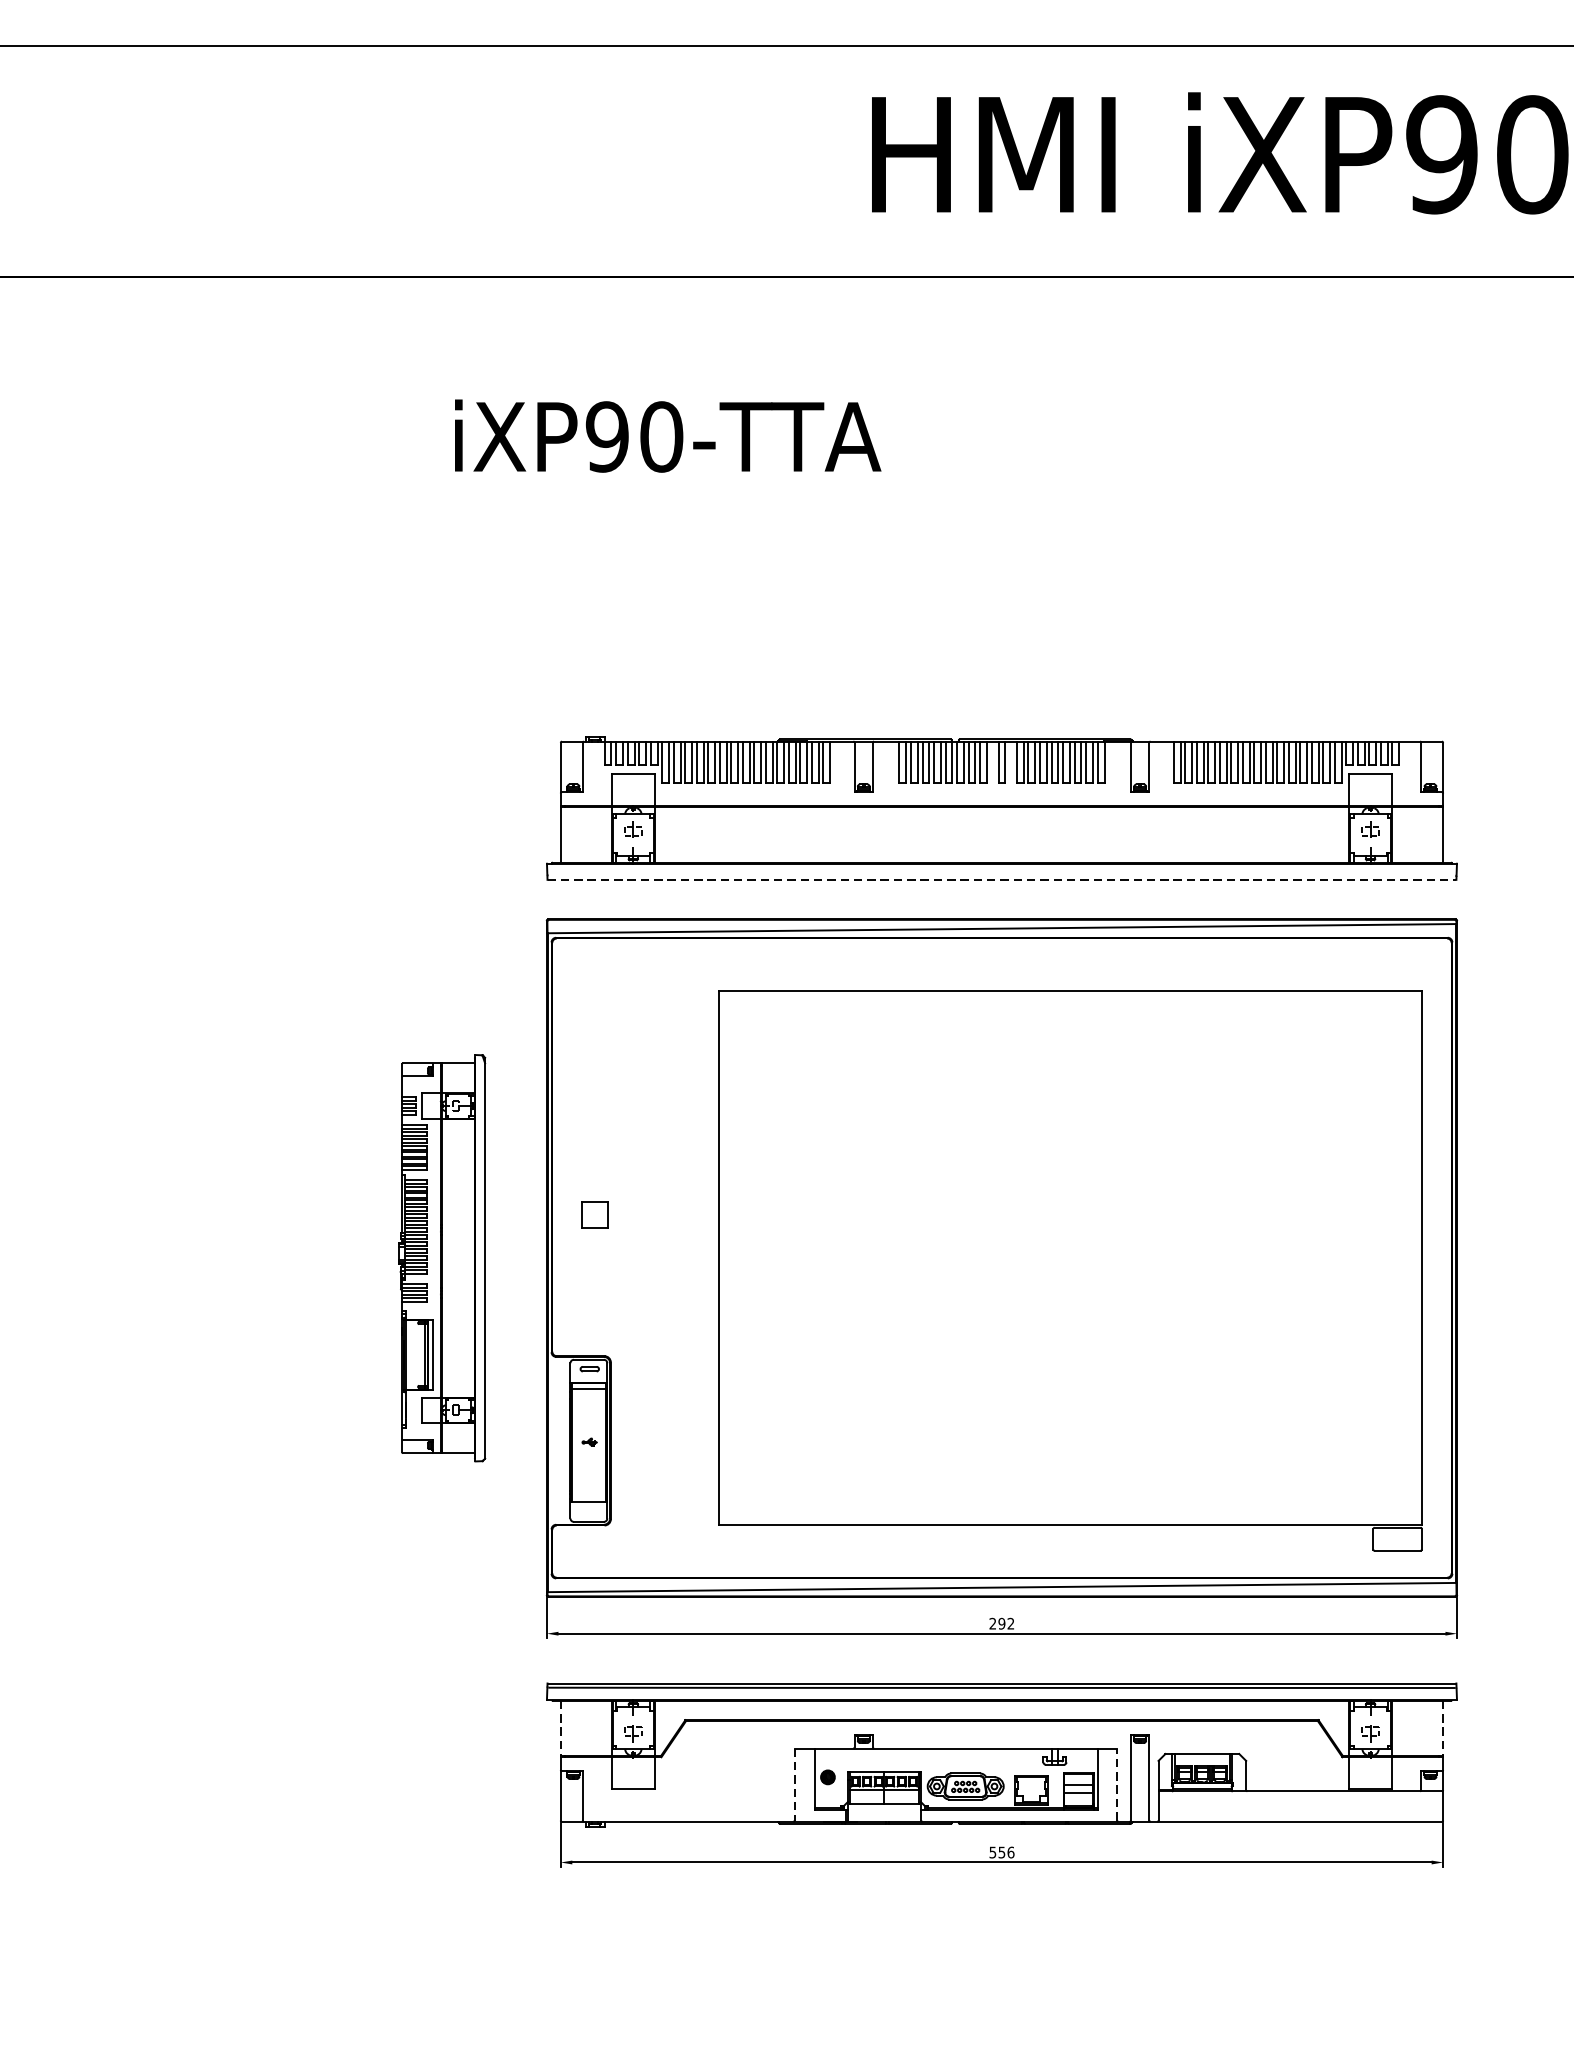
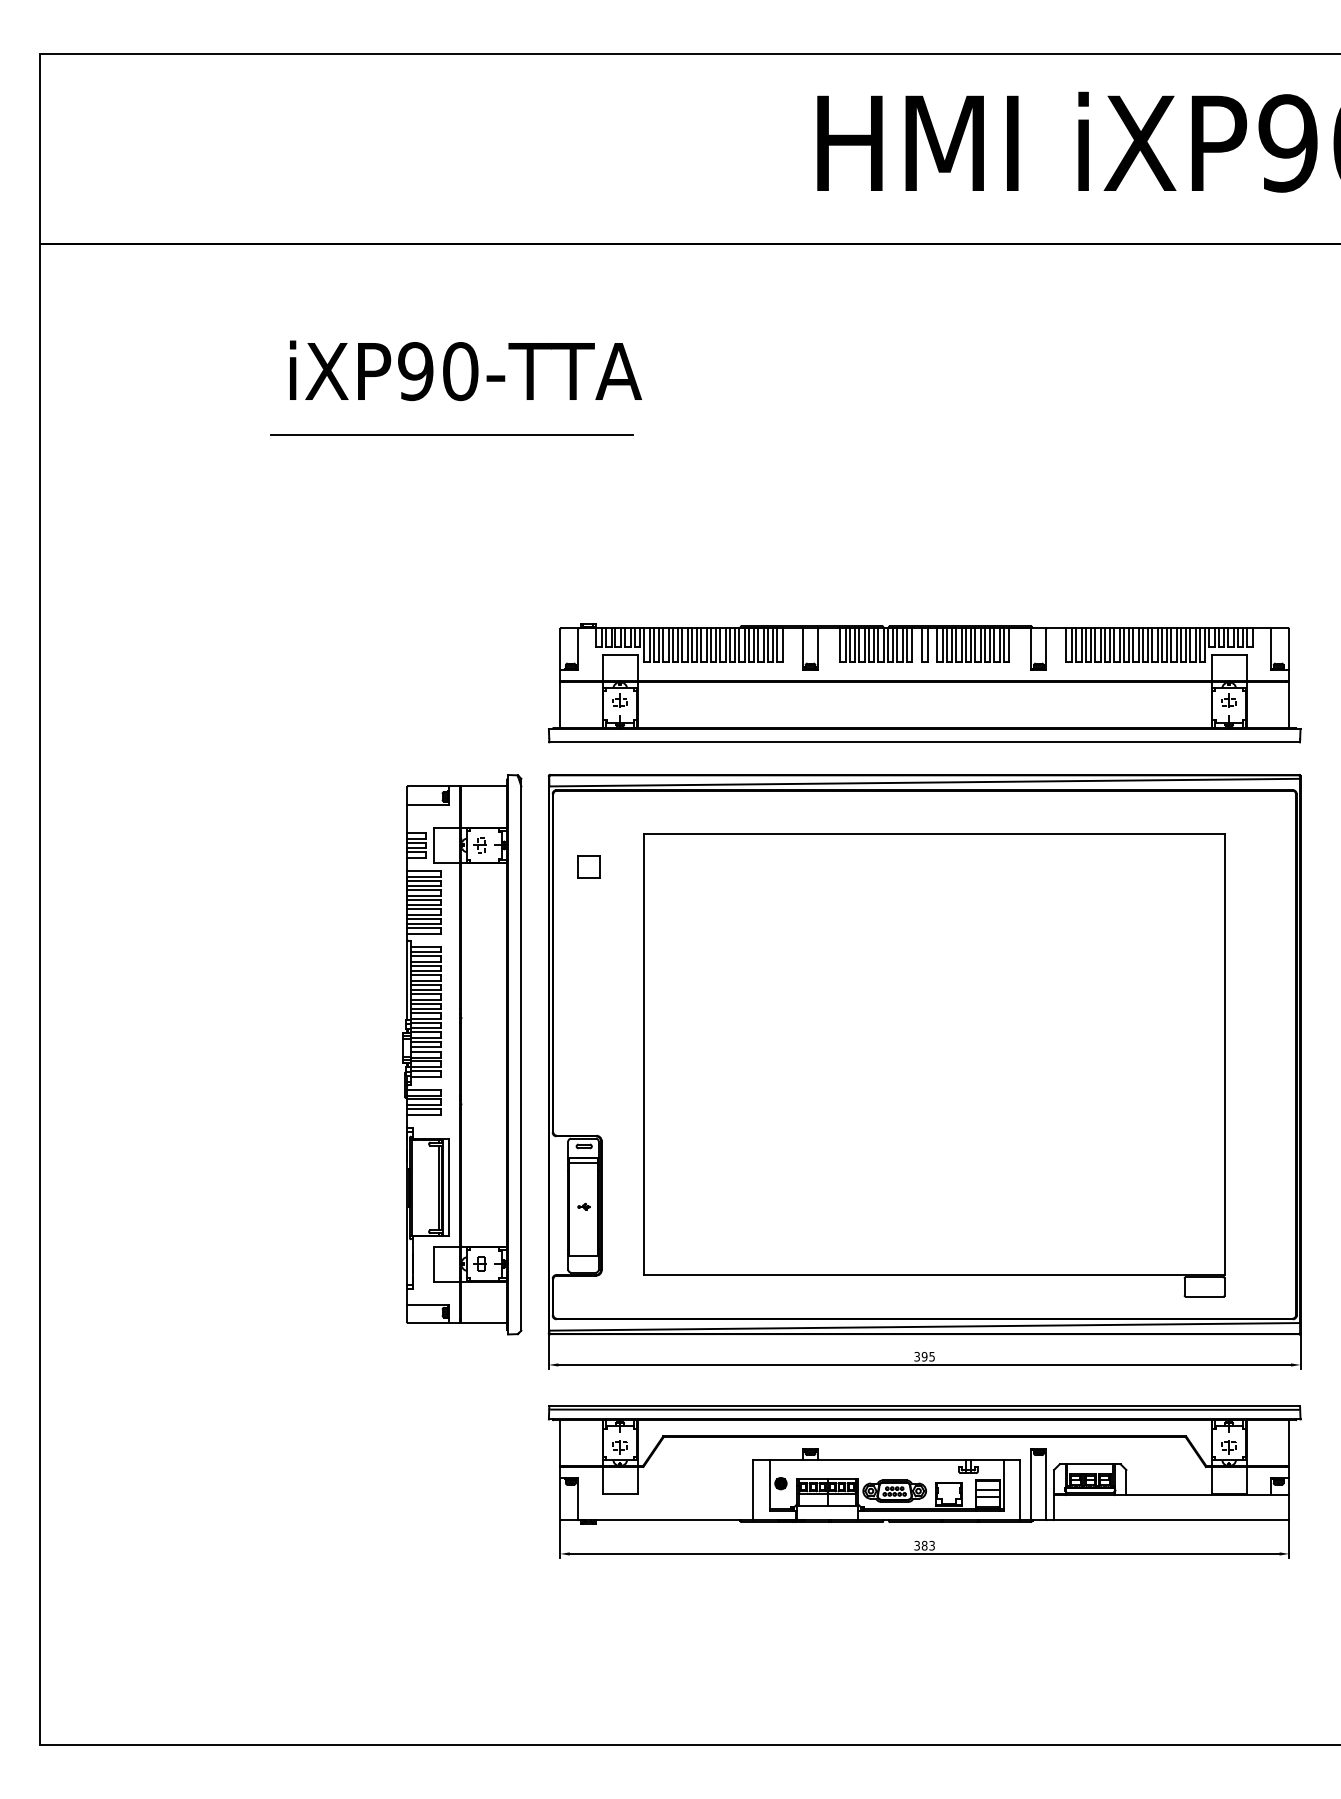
text: (668, 435) -> (466, 370), moved
line: (429, 507) -> (451, 434), added
line: (1002, 880) -> (925, 742), dashed -> solid
part: (594, 1214) -> (588, 866), moved
part: (442, 1257) -> (462, 1054), size x1.67
part: (1070, 1271) -> (934, 1065), moved
text: (1001, 1623) -> (924, 1356), 292 -> 395
line: (561, 1728) -> (560, 1443), dashed -> solid
line: (1443, 1728) -> (1289, 1443), dashed -> solid
line: (794, 1784) -> (753, 1489), dashed -> solid
line: (1116, 1784) -> (1019, 1489), dashed -> solid
text: (1001, 1852) -> (924, 1545), 556 -> 383

